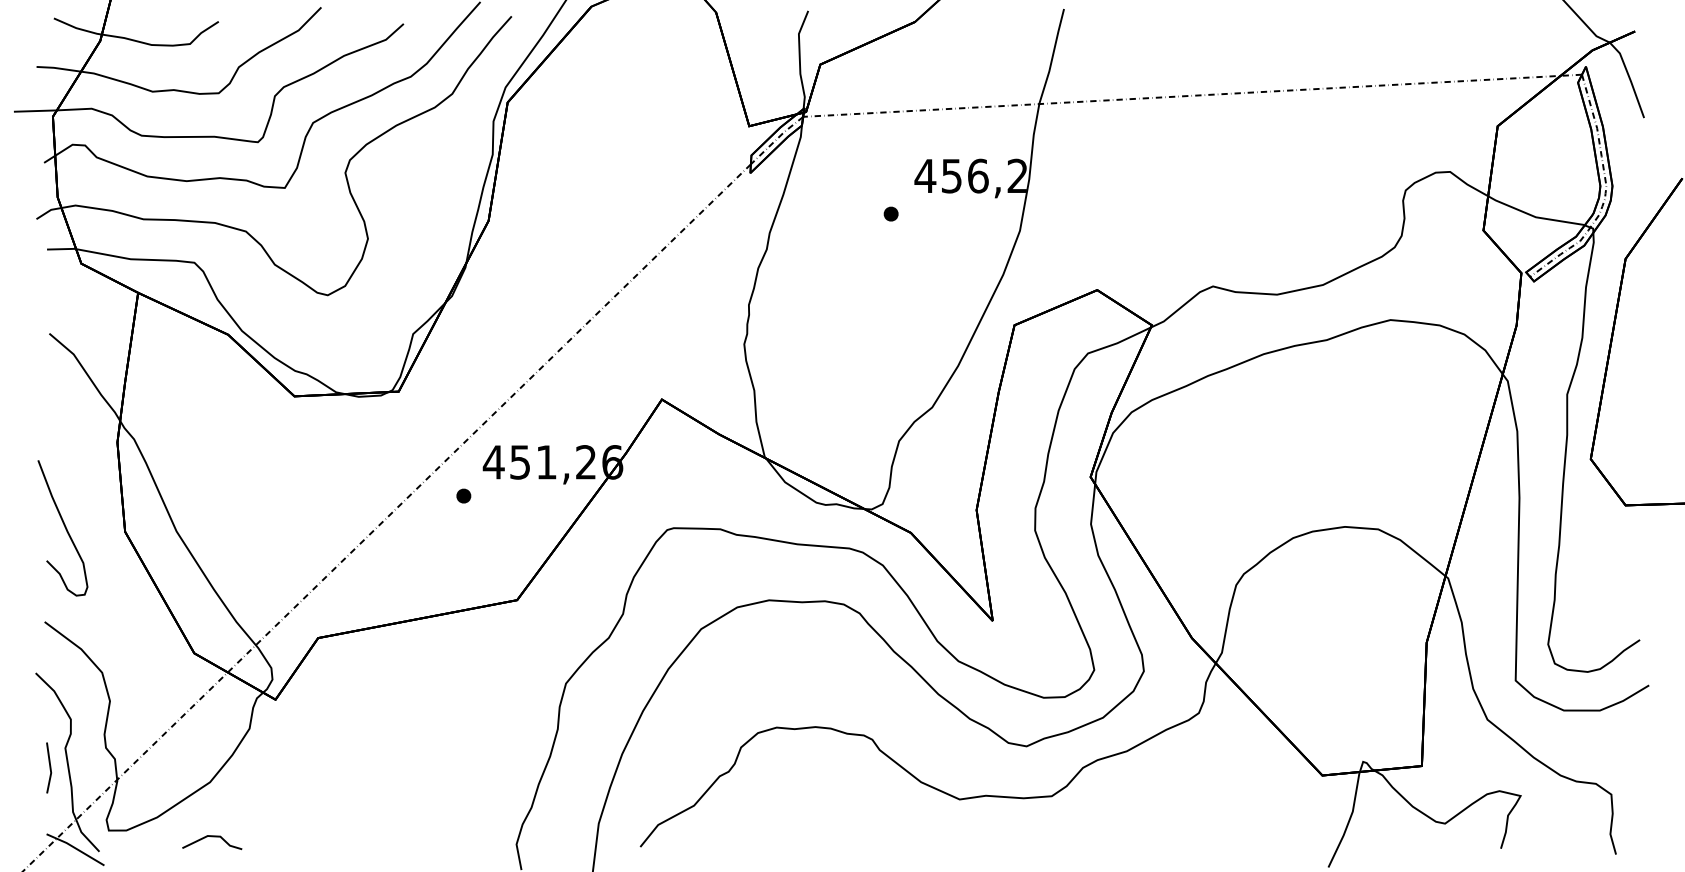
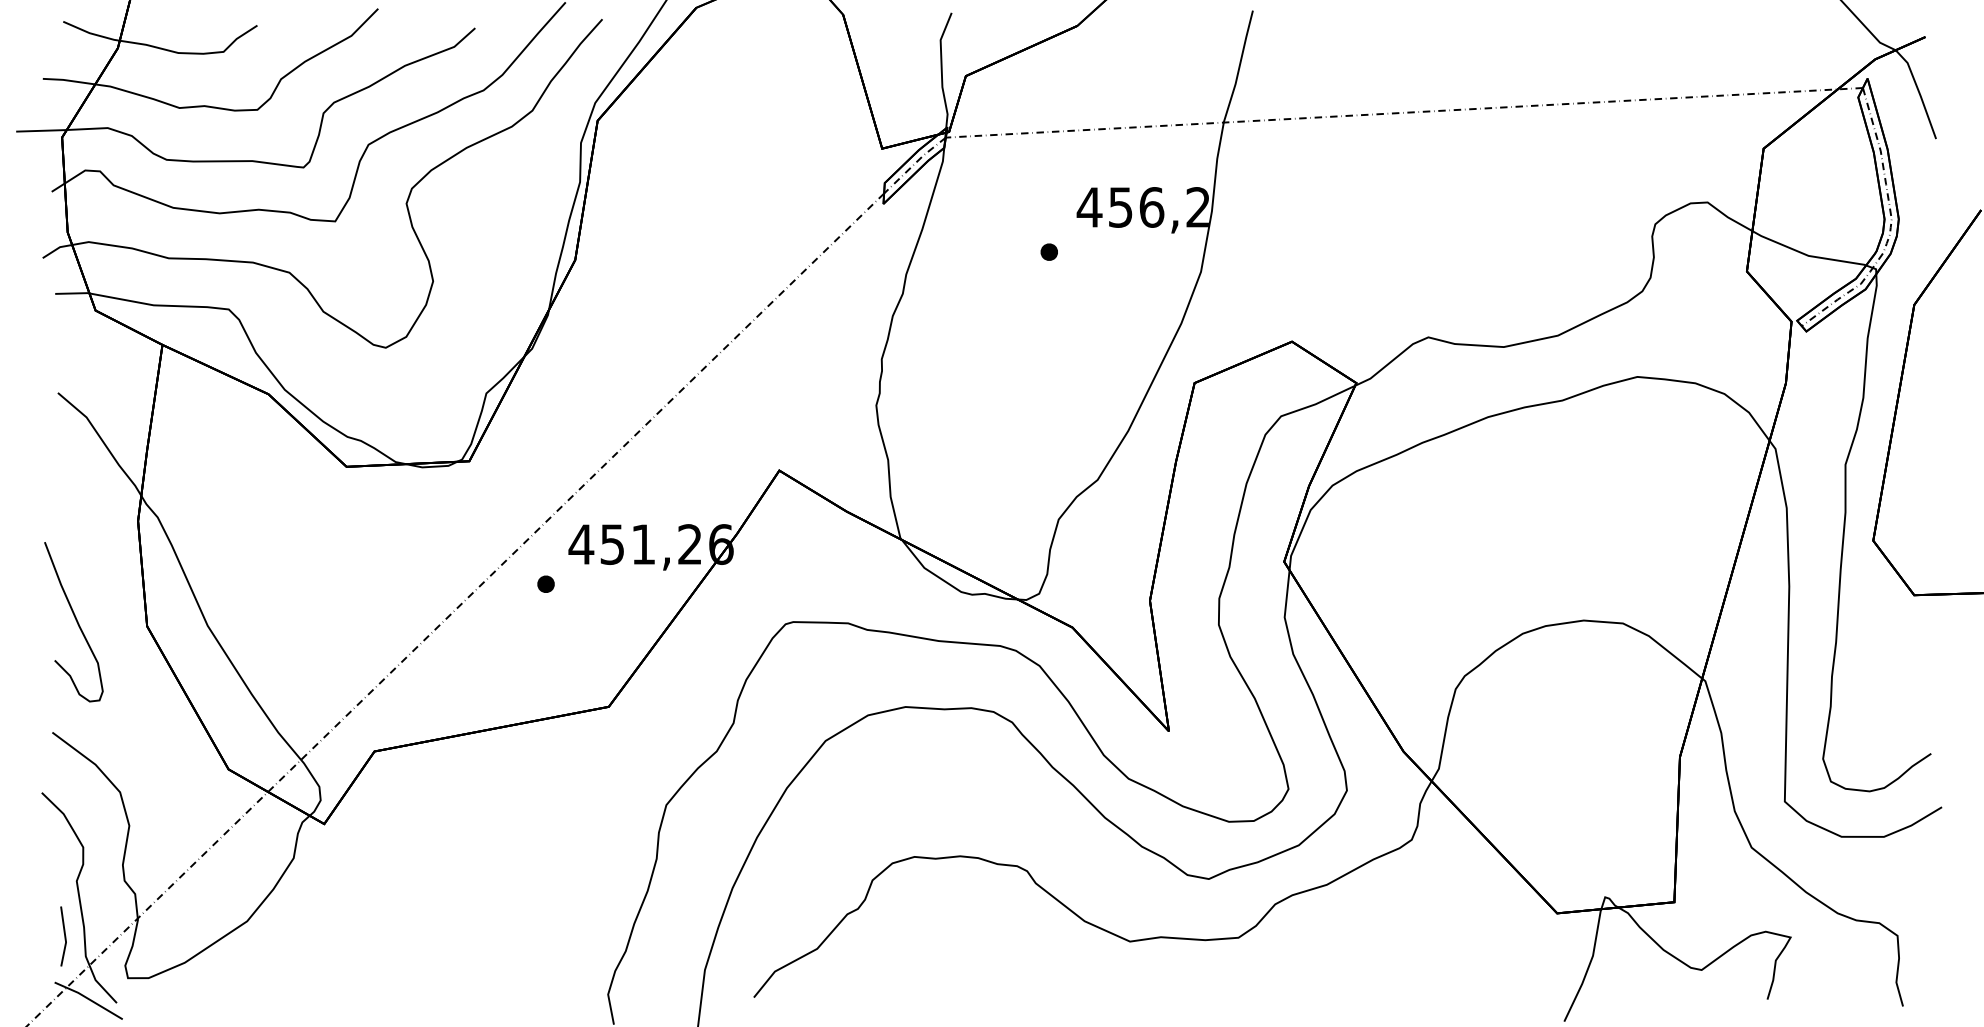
line: (49, 767) -> (64, 936), moved
line: (212, 836) -> (249, 985), removed

